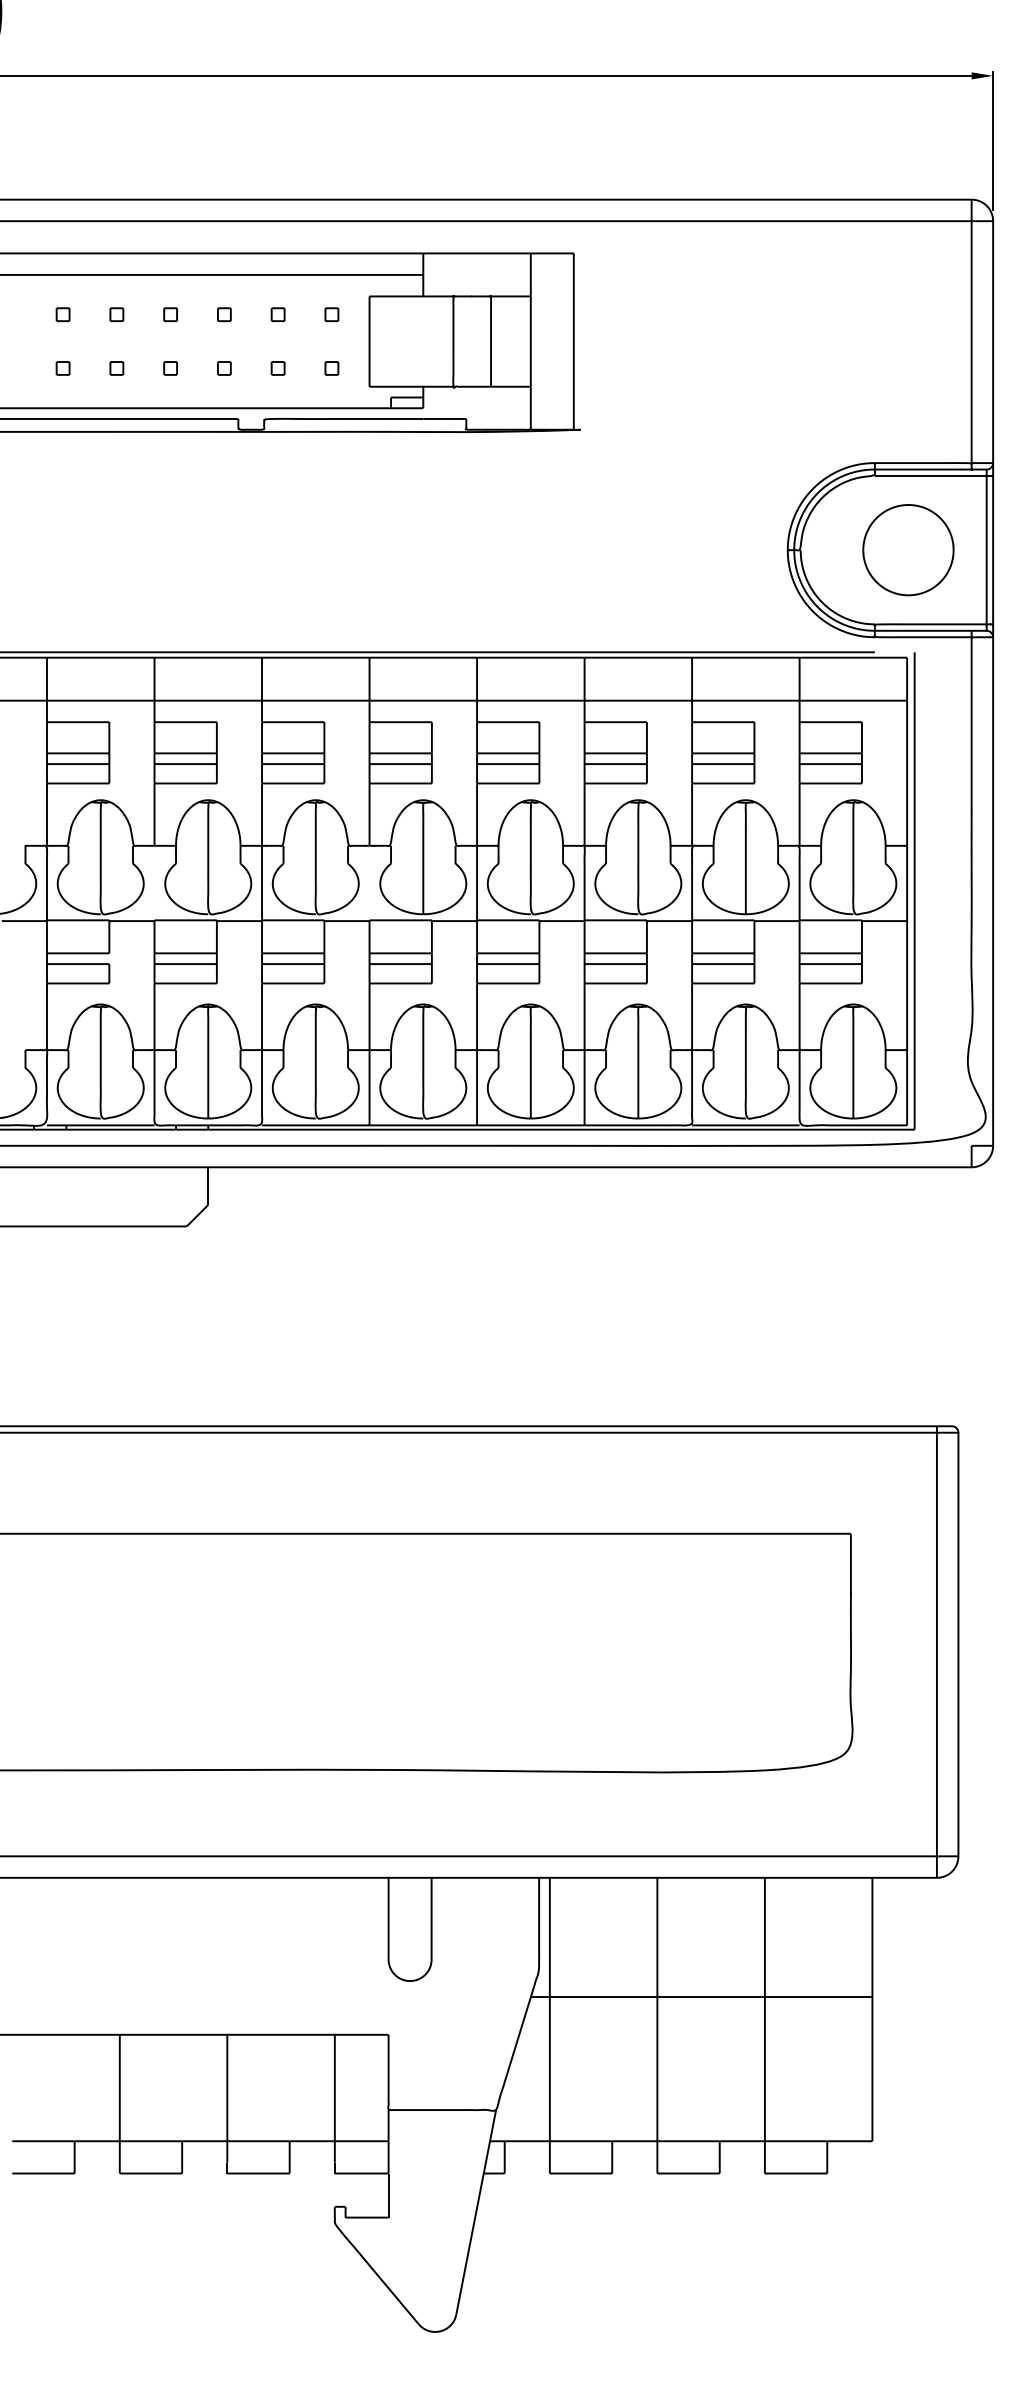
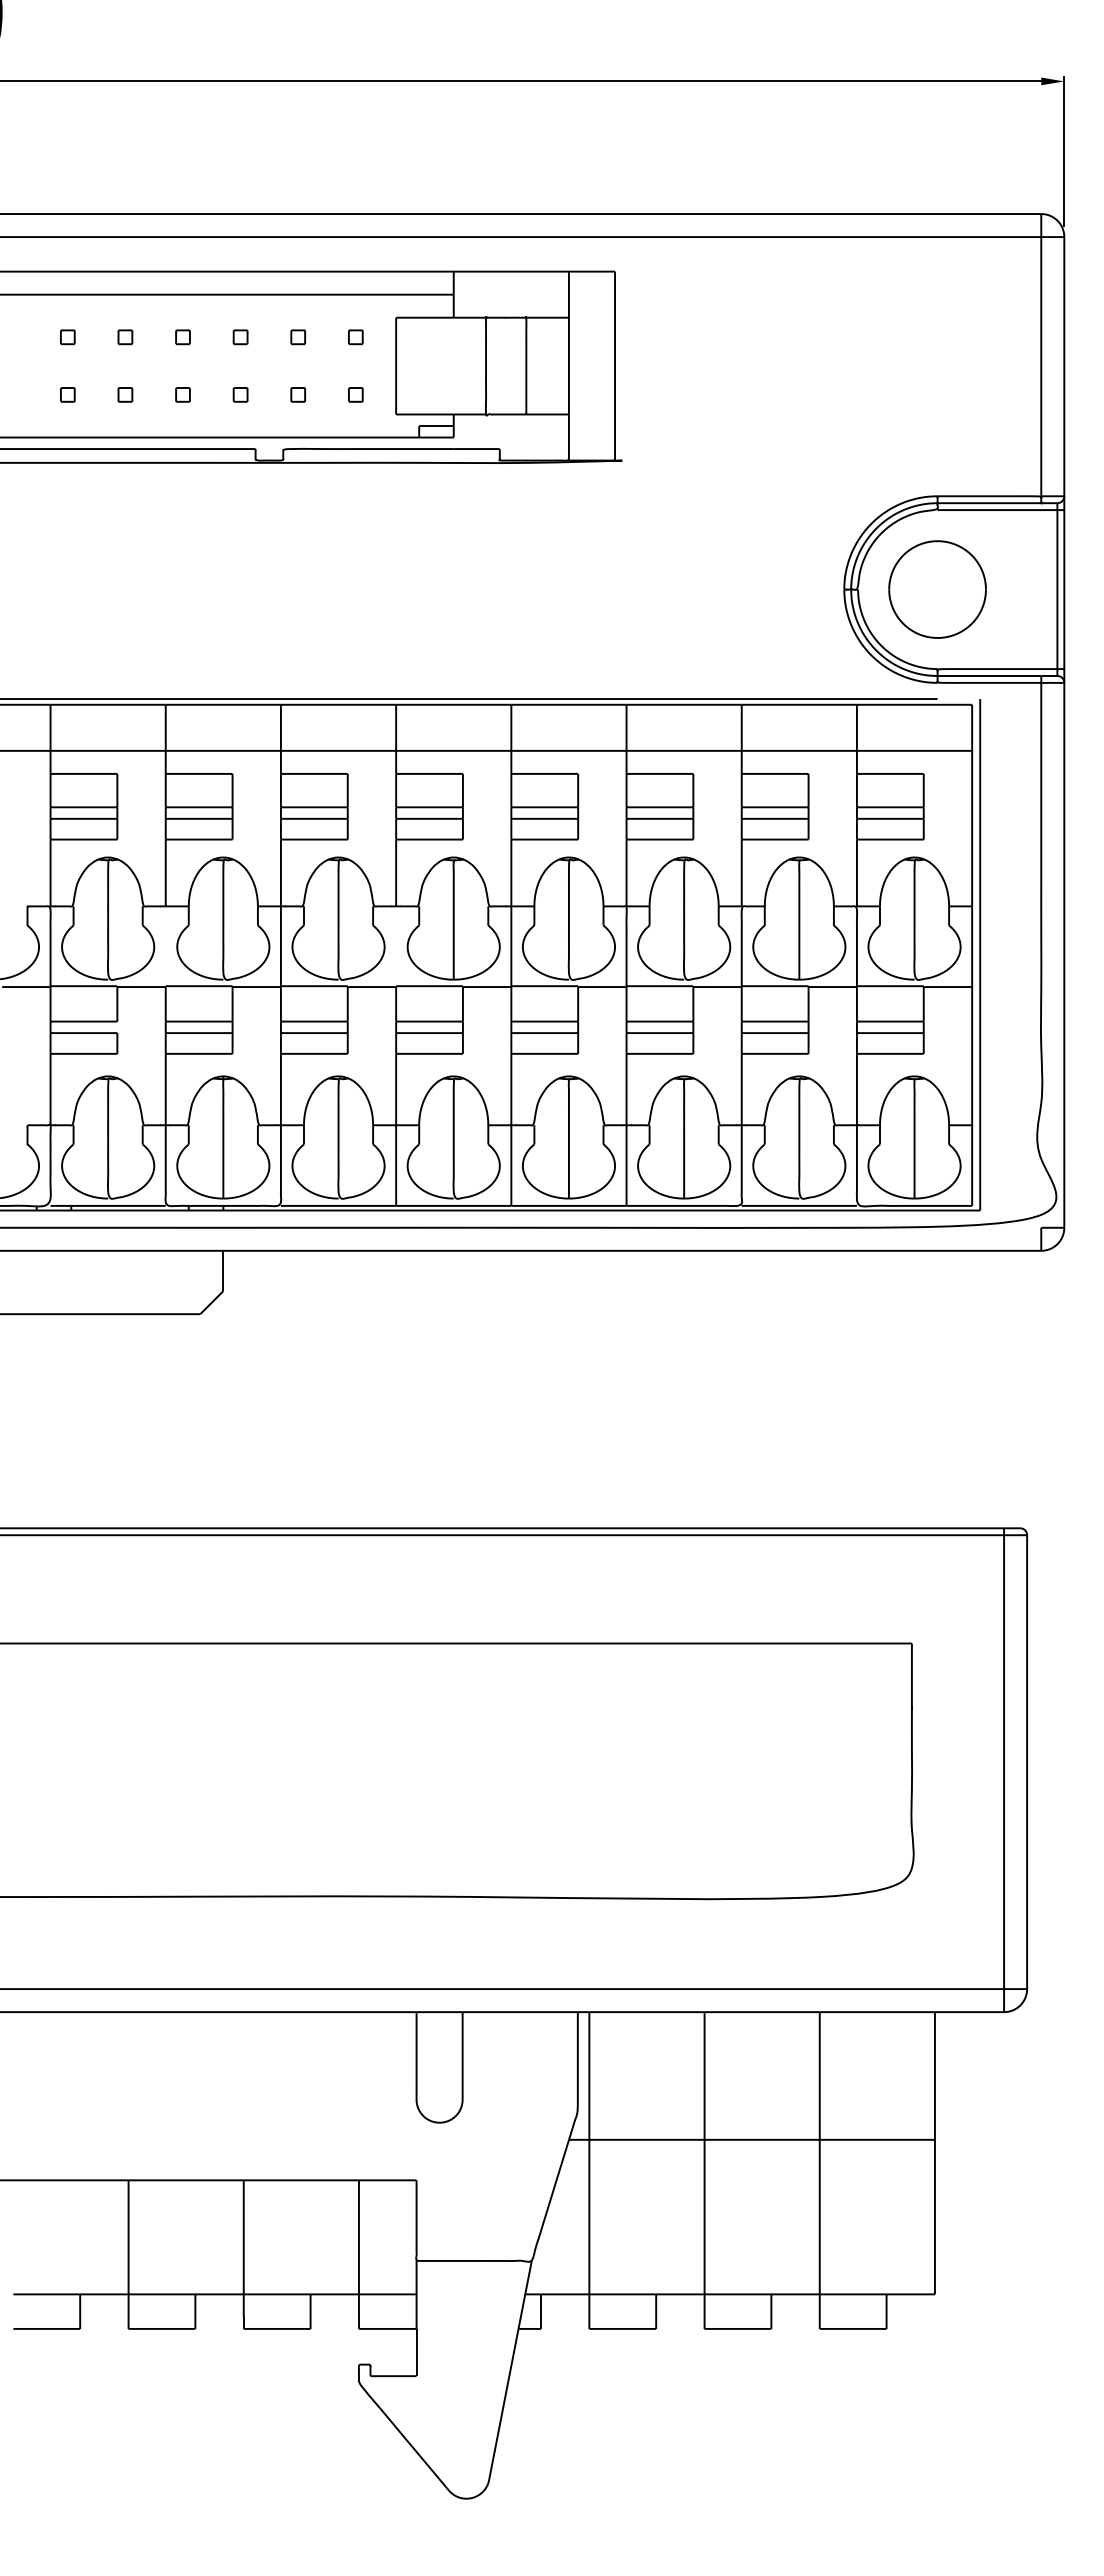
part: (908, 550) -> (937, 589), moved

